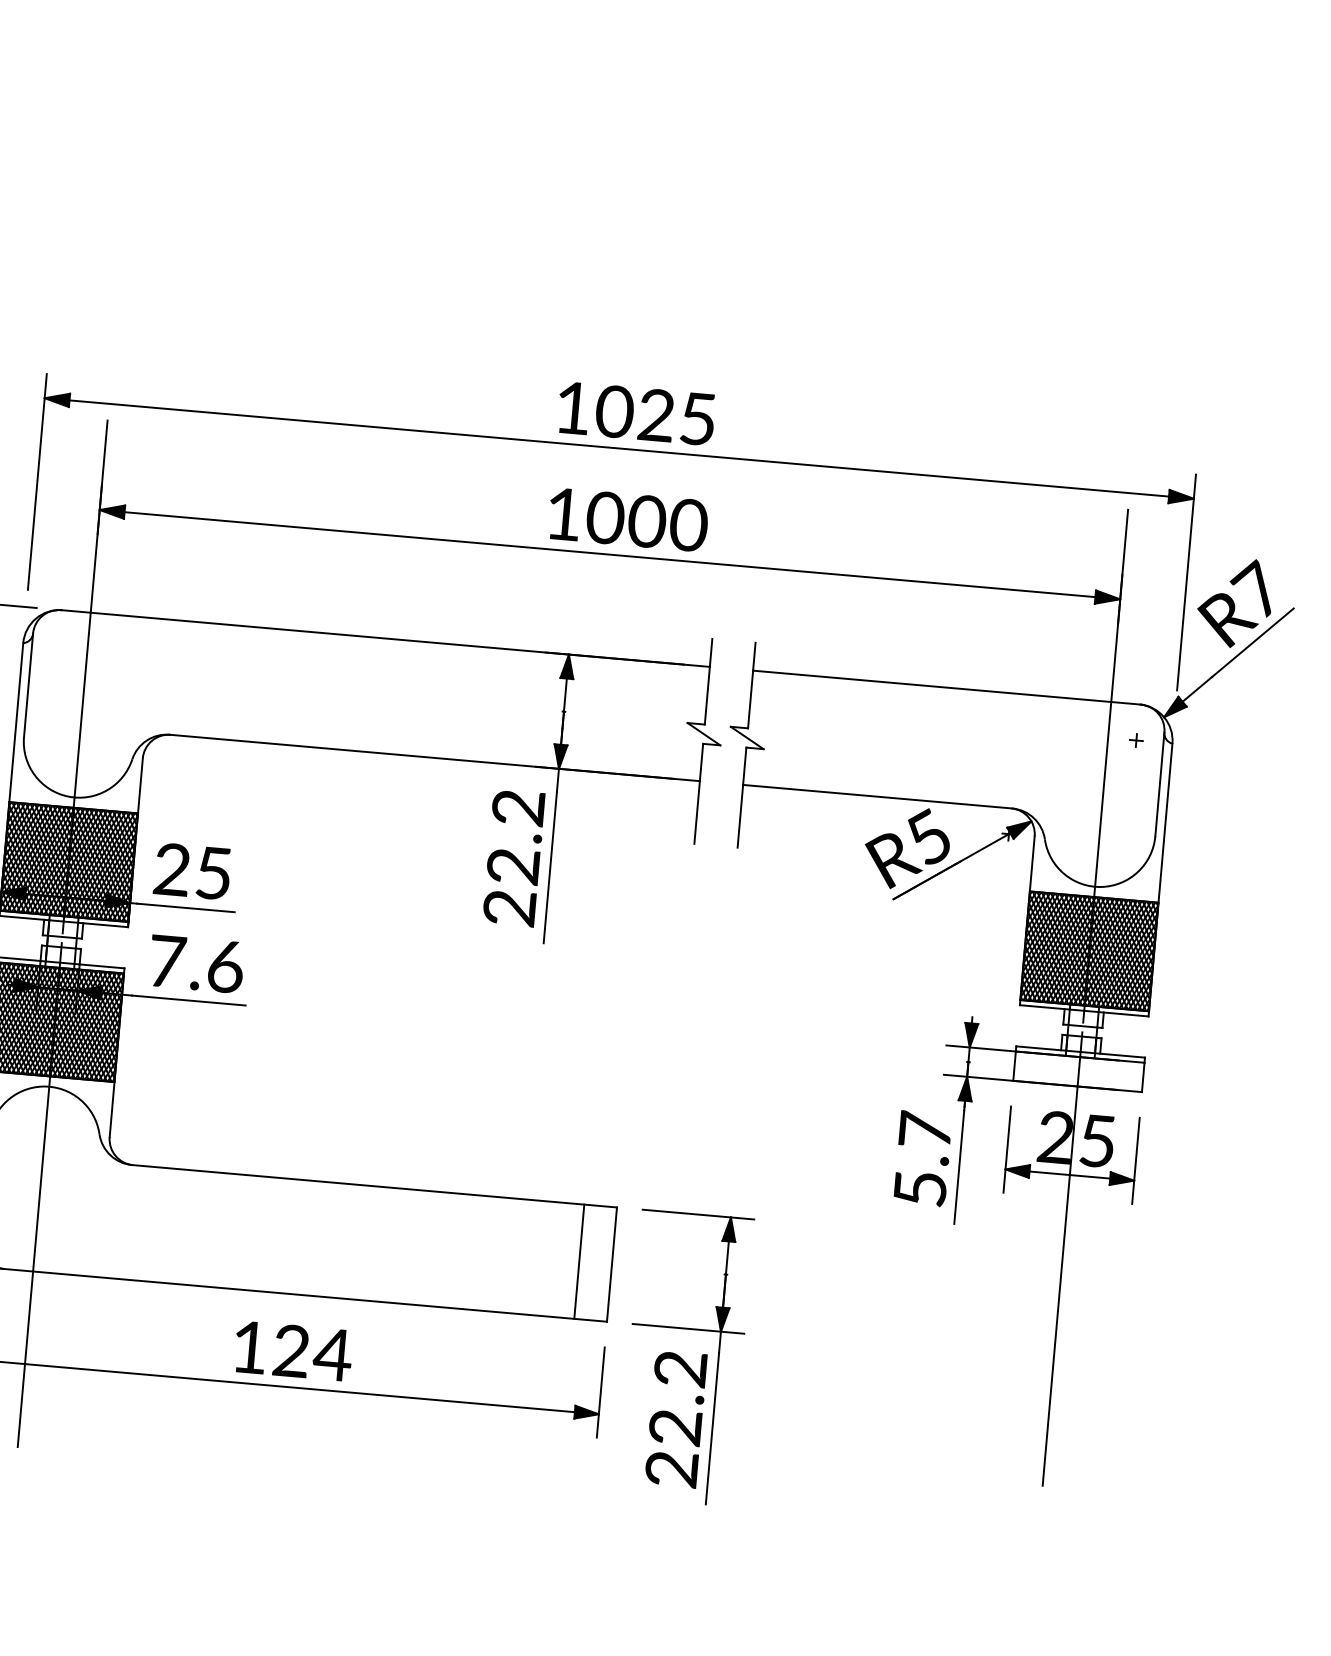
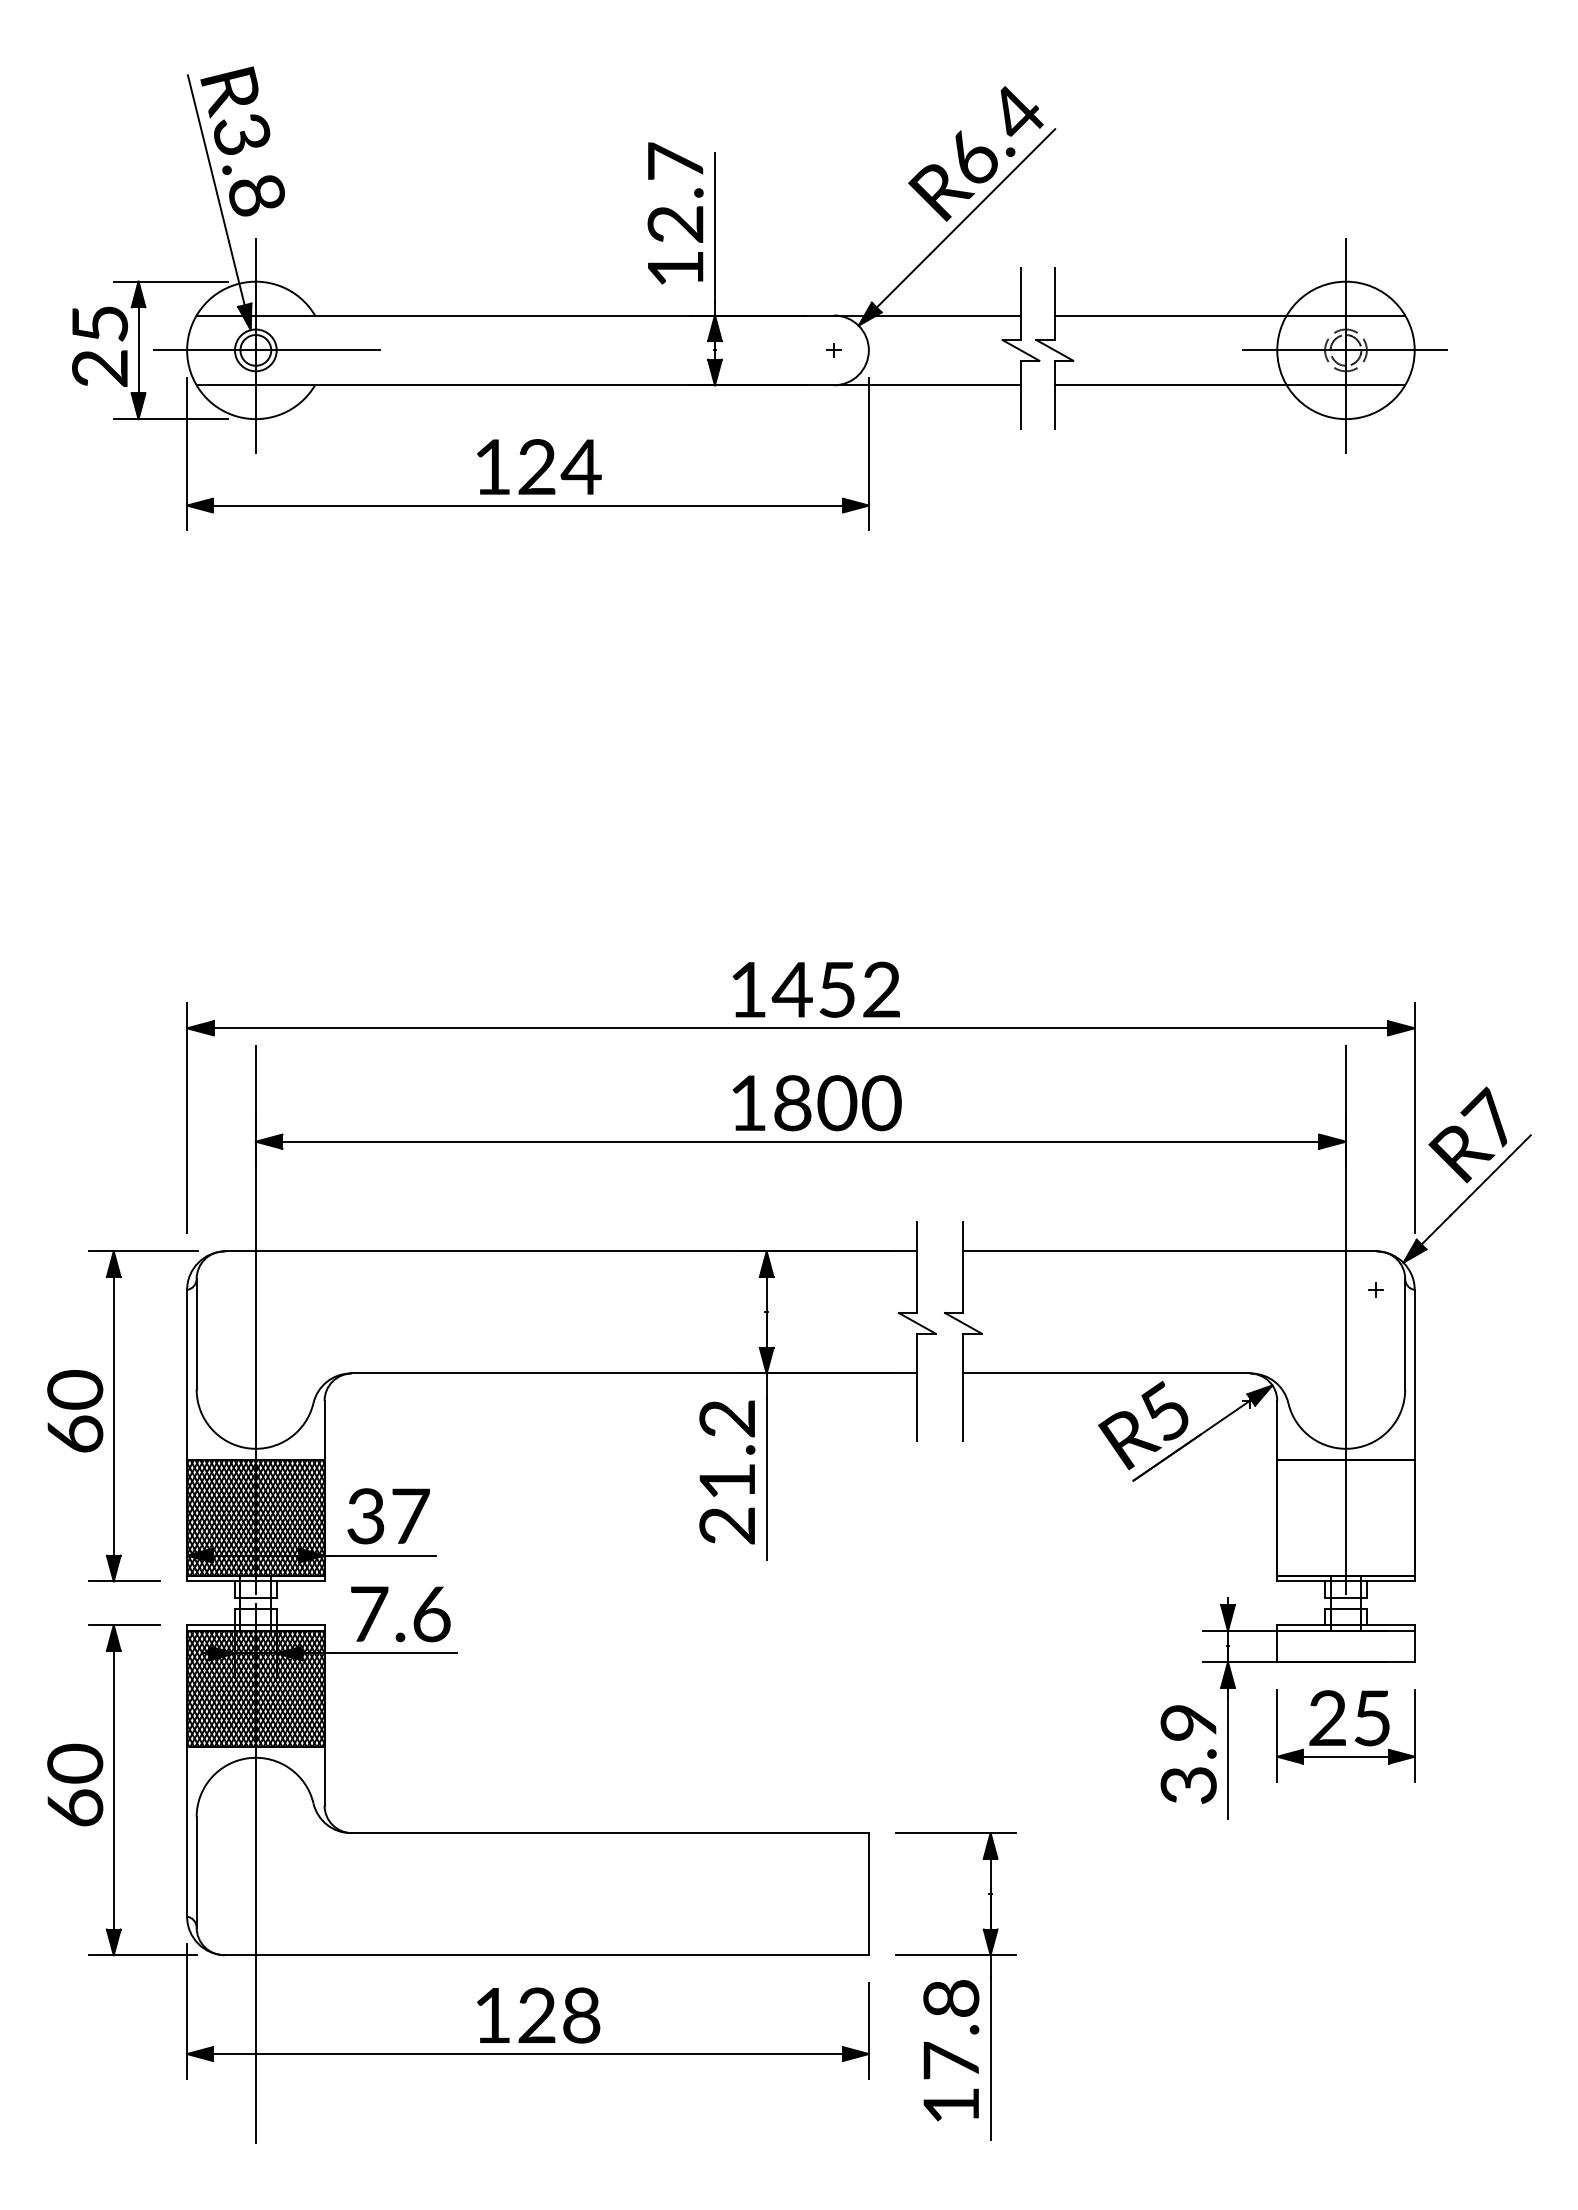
text: (654, 414) -> (835, 989), 1025 -> 1452
text: (605, 518) -> (792, 1103), 1000 -> 1800
text: (512, 866) -> (726, 1481), 22.2 -> 21.2
text: (193, 871) -> (388, 1516), 25 -> 37
hatch: (1089, 951) -> (1345, 1517), removed
text: (922, 1159) -> (1188, 1753), 5.7 -> 3.9
line: (1062, 1259) -> (1345, 1846), removed
line: (578, 1262) -> (833, 1894), removed
text: (332, 1354) -> (580, 2015), 124 -> 128
text: (676, 1419) -> (951, 2052), 22.2 -> 17.8

